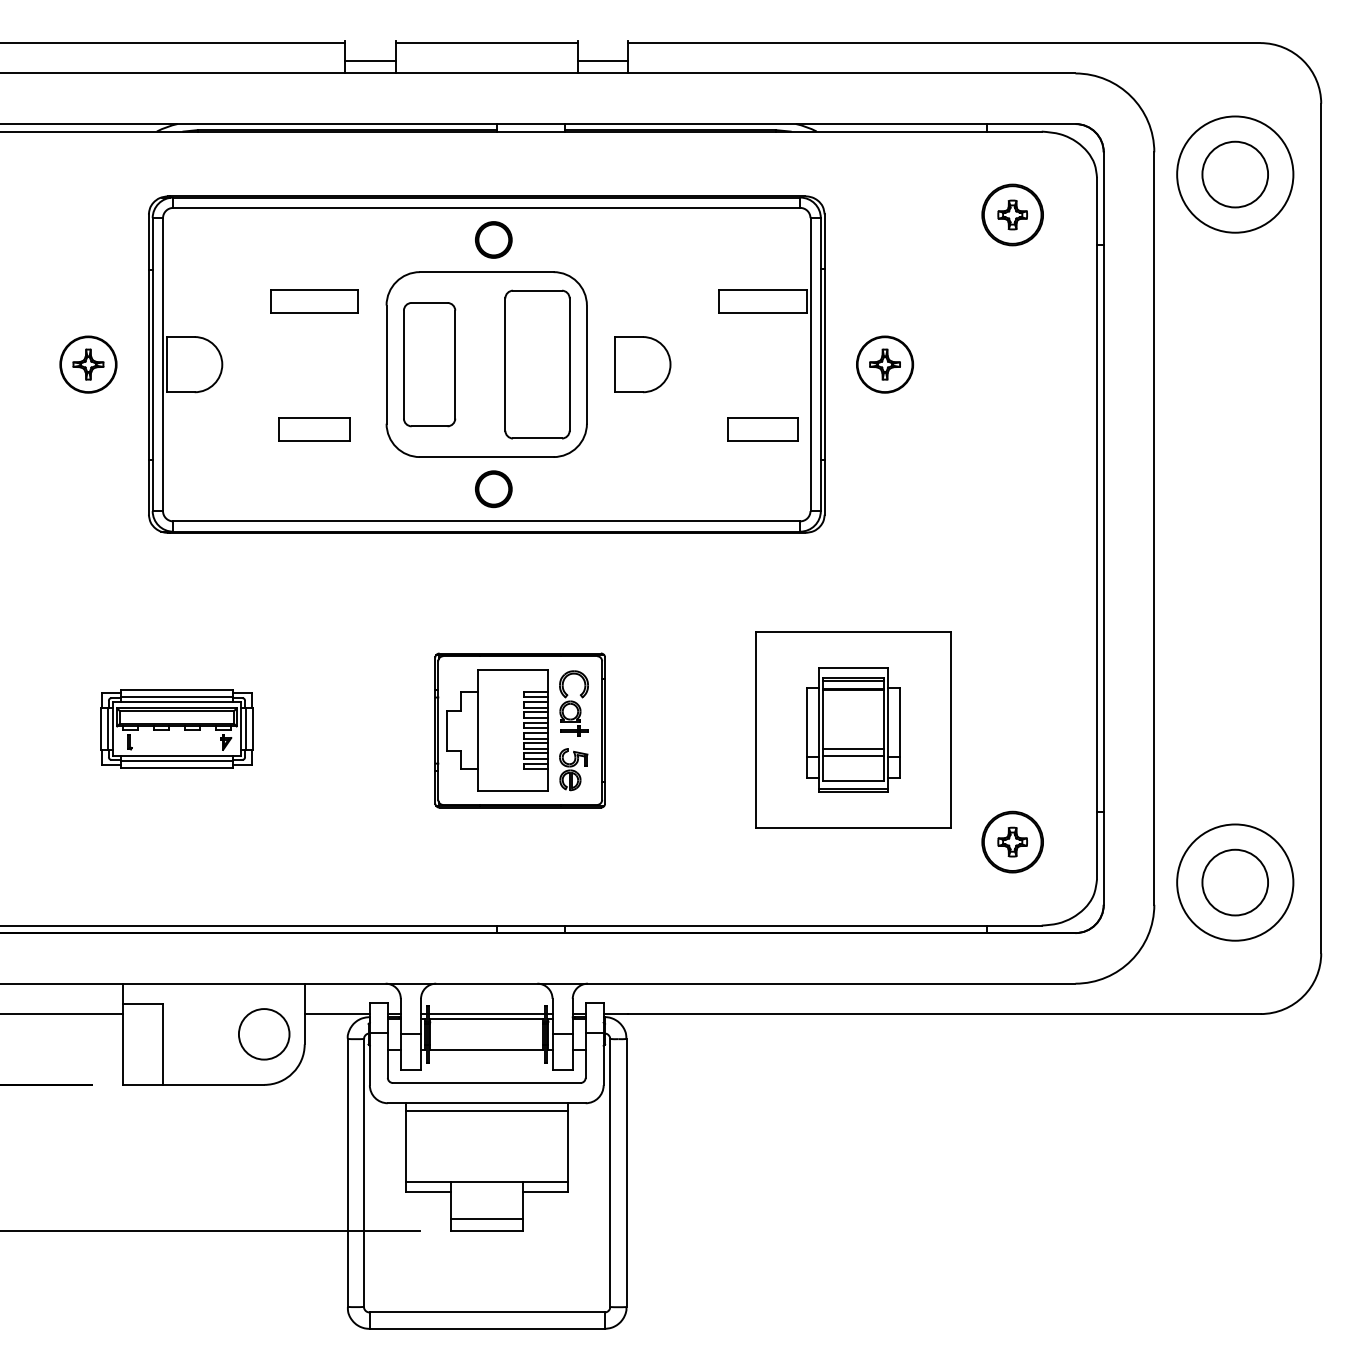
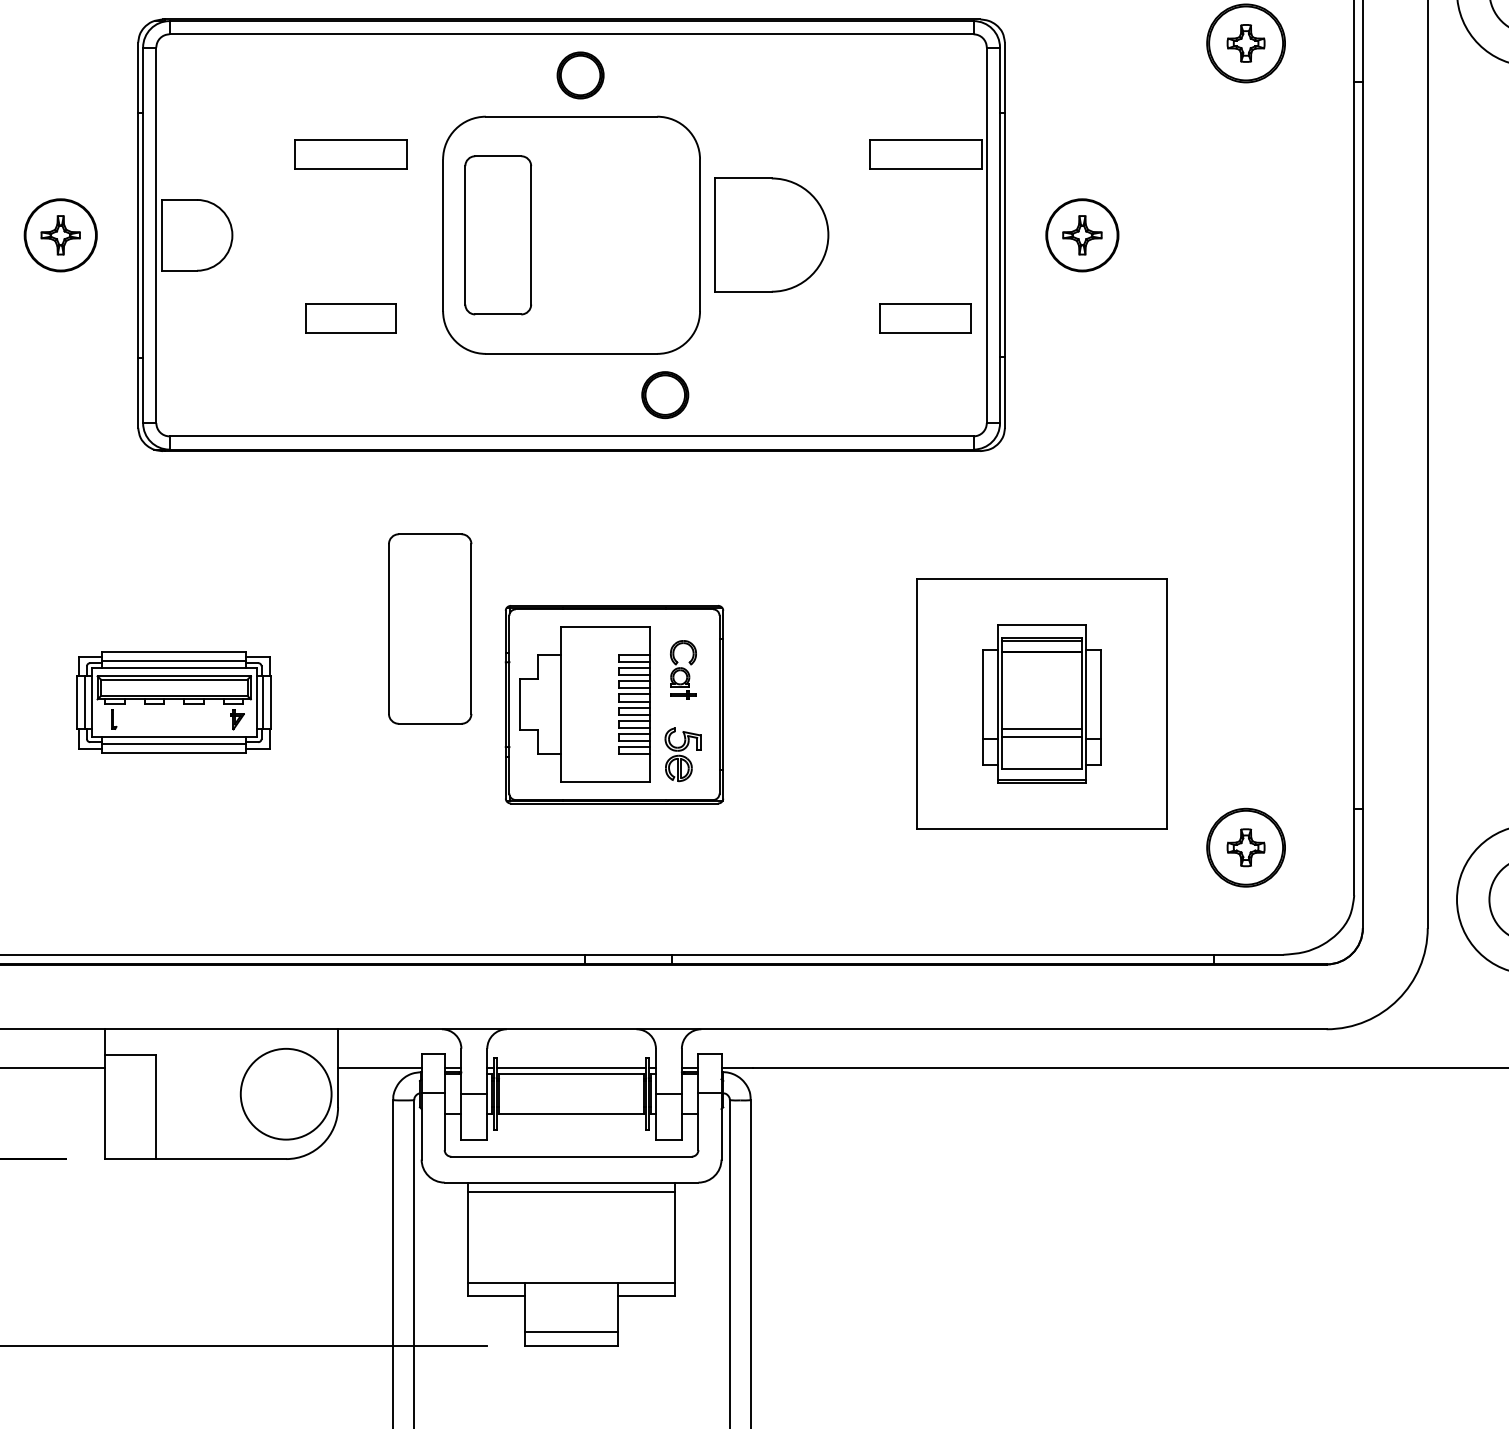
part: (537, 364) -> (430, 628), moved
part: (642, 364) -> (771, 235), size x1.6
part: (493, 489) -> (664, 395), moved
part: (573, 703) -> (682, 669), size x0.7
circle: (263, 1034) -> (285, 1094), size x1.4

